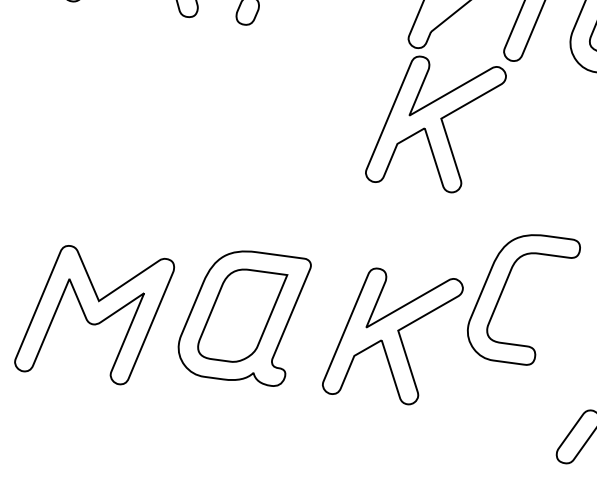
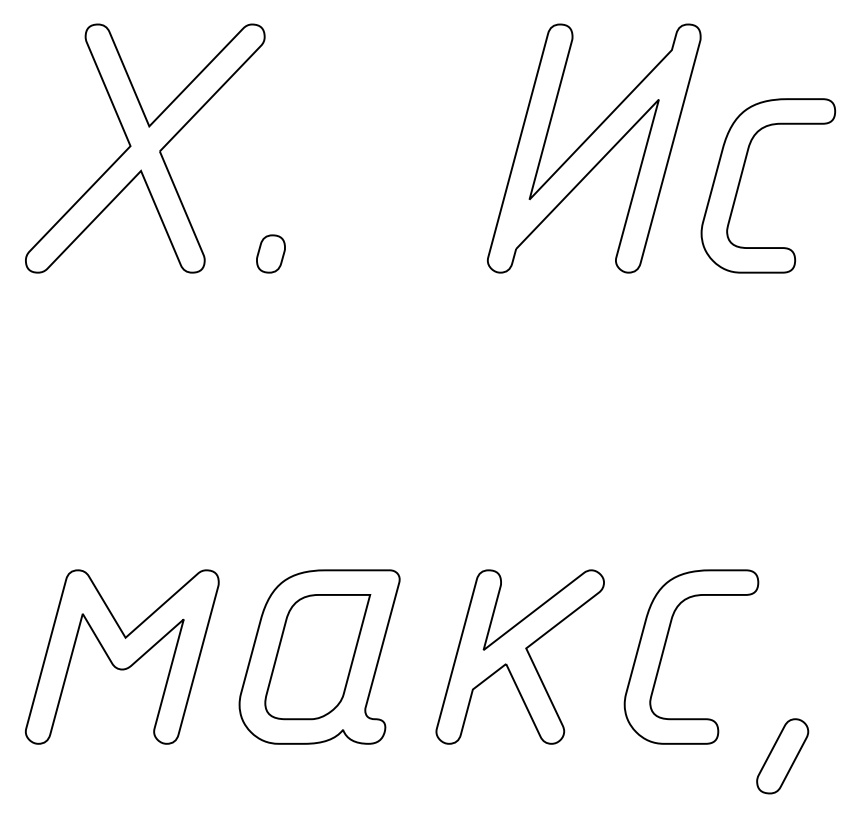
part: (435, 124) -> (538, 369), removed
part: (504, 288) -> (665, 647), moved
part: (94, 314) -> (122, 656), moved

